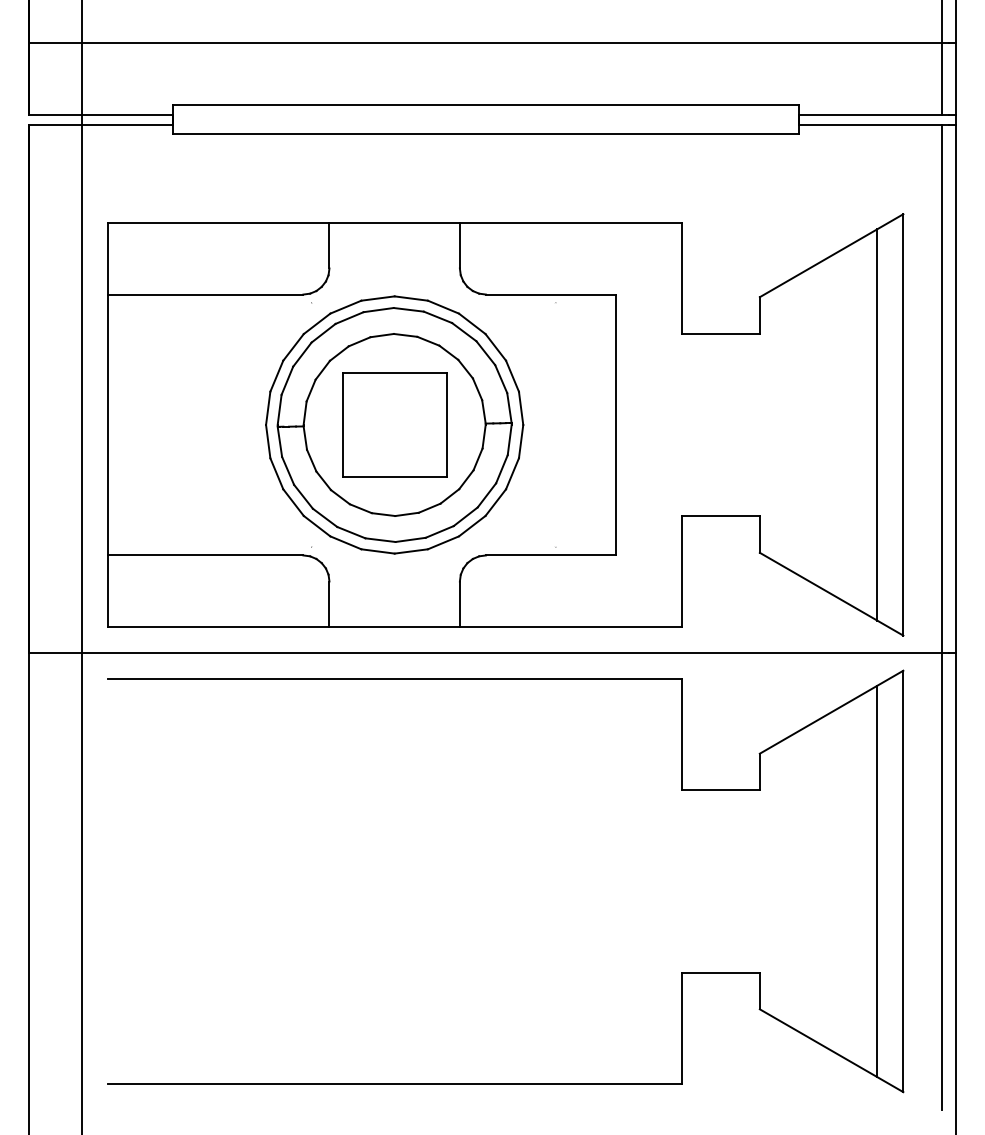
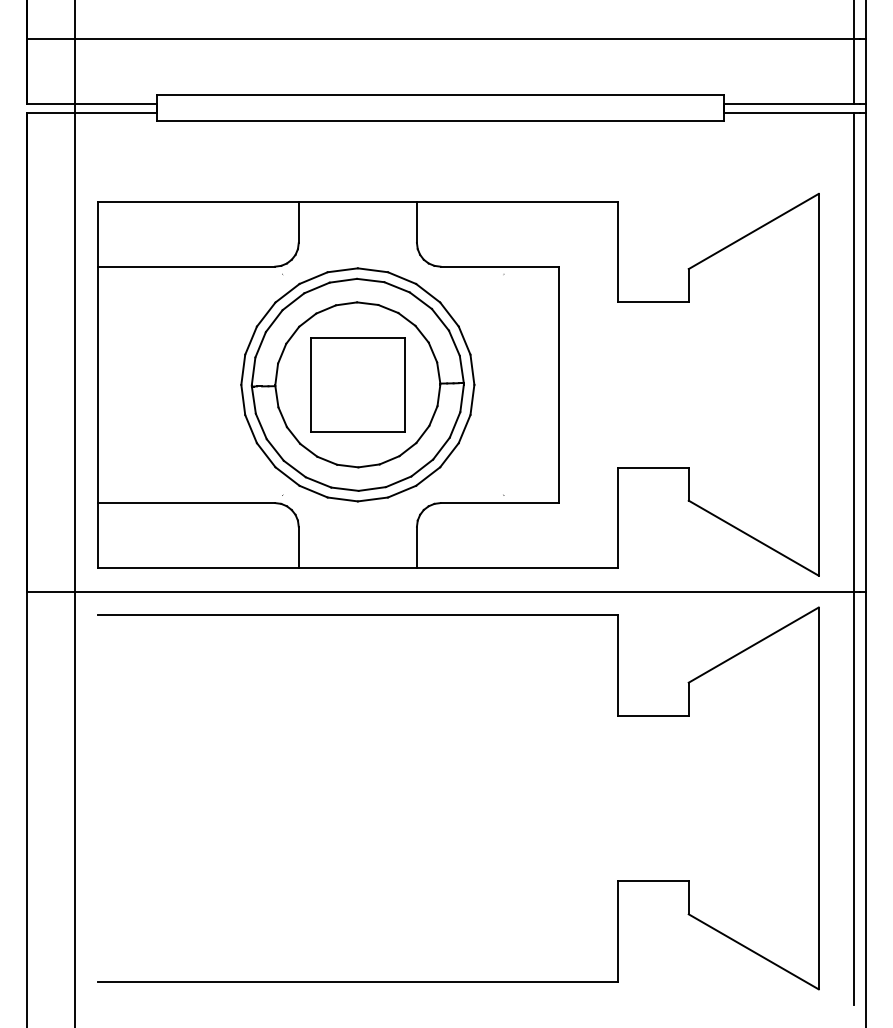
line: (877, 424) -> (795, 384), removed
line: (877, 881) -> (795, 798), removed

